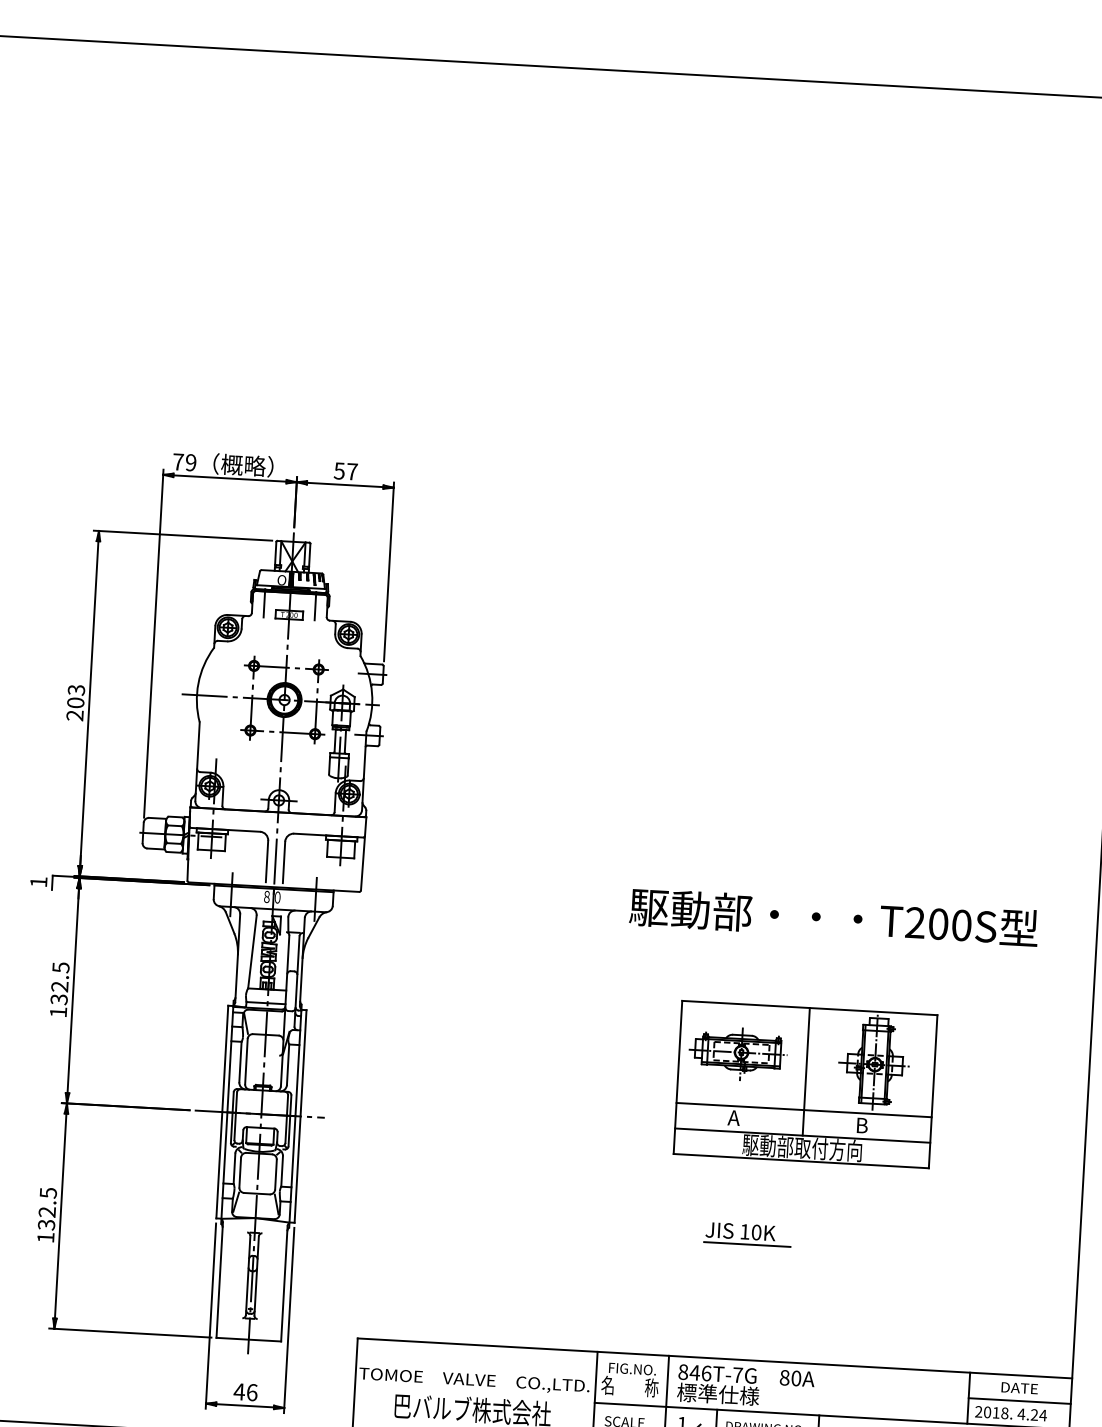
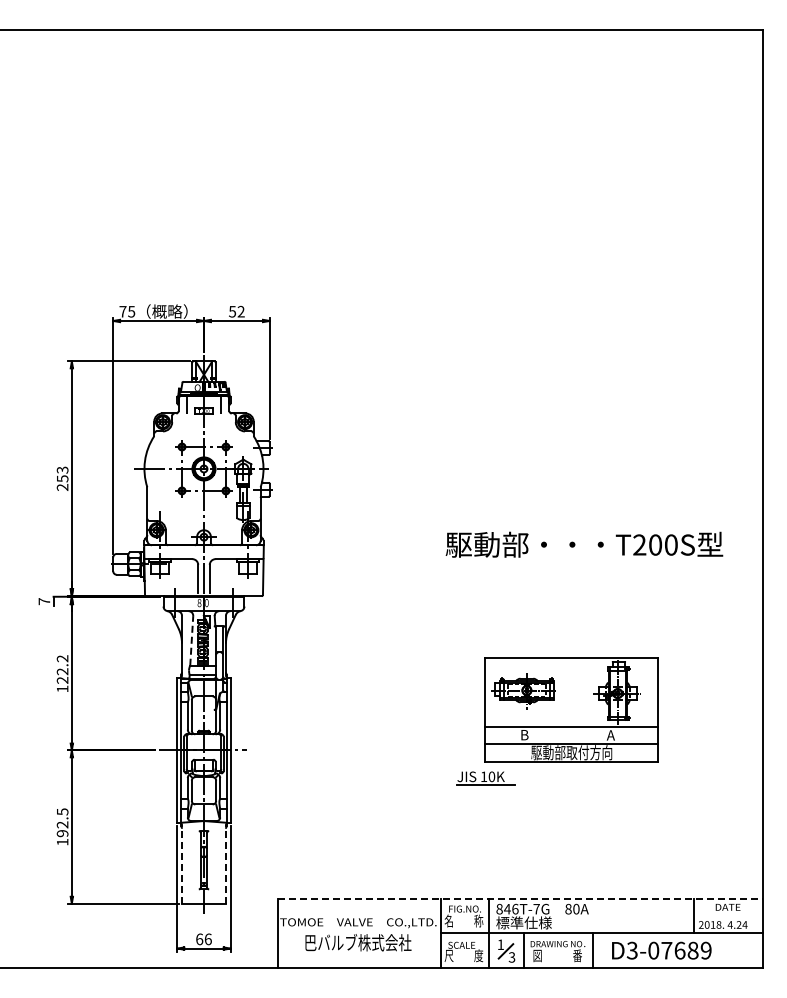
text: (190, 462) -> (131, 311), 79 -> 75
text: (351, 471) -> (240, 311), 57 -> 52
text: (75, 702) -> (62, 478), 203 -> 253
text: (38, 881) -> (44, 601), 1 -> 7
text: (834, 917) -> (584, 544), moved
line: (252, 951) -> (191, 640), solid -> dashed
text: (59, 983) -> (62, 669), 132.5 -> 122.2
line: (806, 1070) -> (571, 700), removed
text: (734, 1118) -> (524, 735), A -> B
text: (860, 1125) -> (610, 735), B -> A
text: (46, 1224) -> (62, 833), 132.5 -> 192.5
part: (746, 1234) -> (485, 778), moved
line: (220, 1280) -> (182, 864), solid -> dashed
line: (283, 1283) -> (225, 864), solid -> dashed
line: (714, 1358) -> (520, 898), solid -> dashed
text: (239, 1392) -> (199, 939), 46 -> 66
line: (1019, 1401) -> (728, 916), removed

